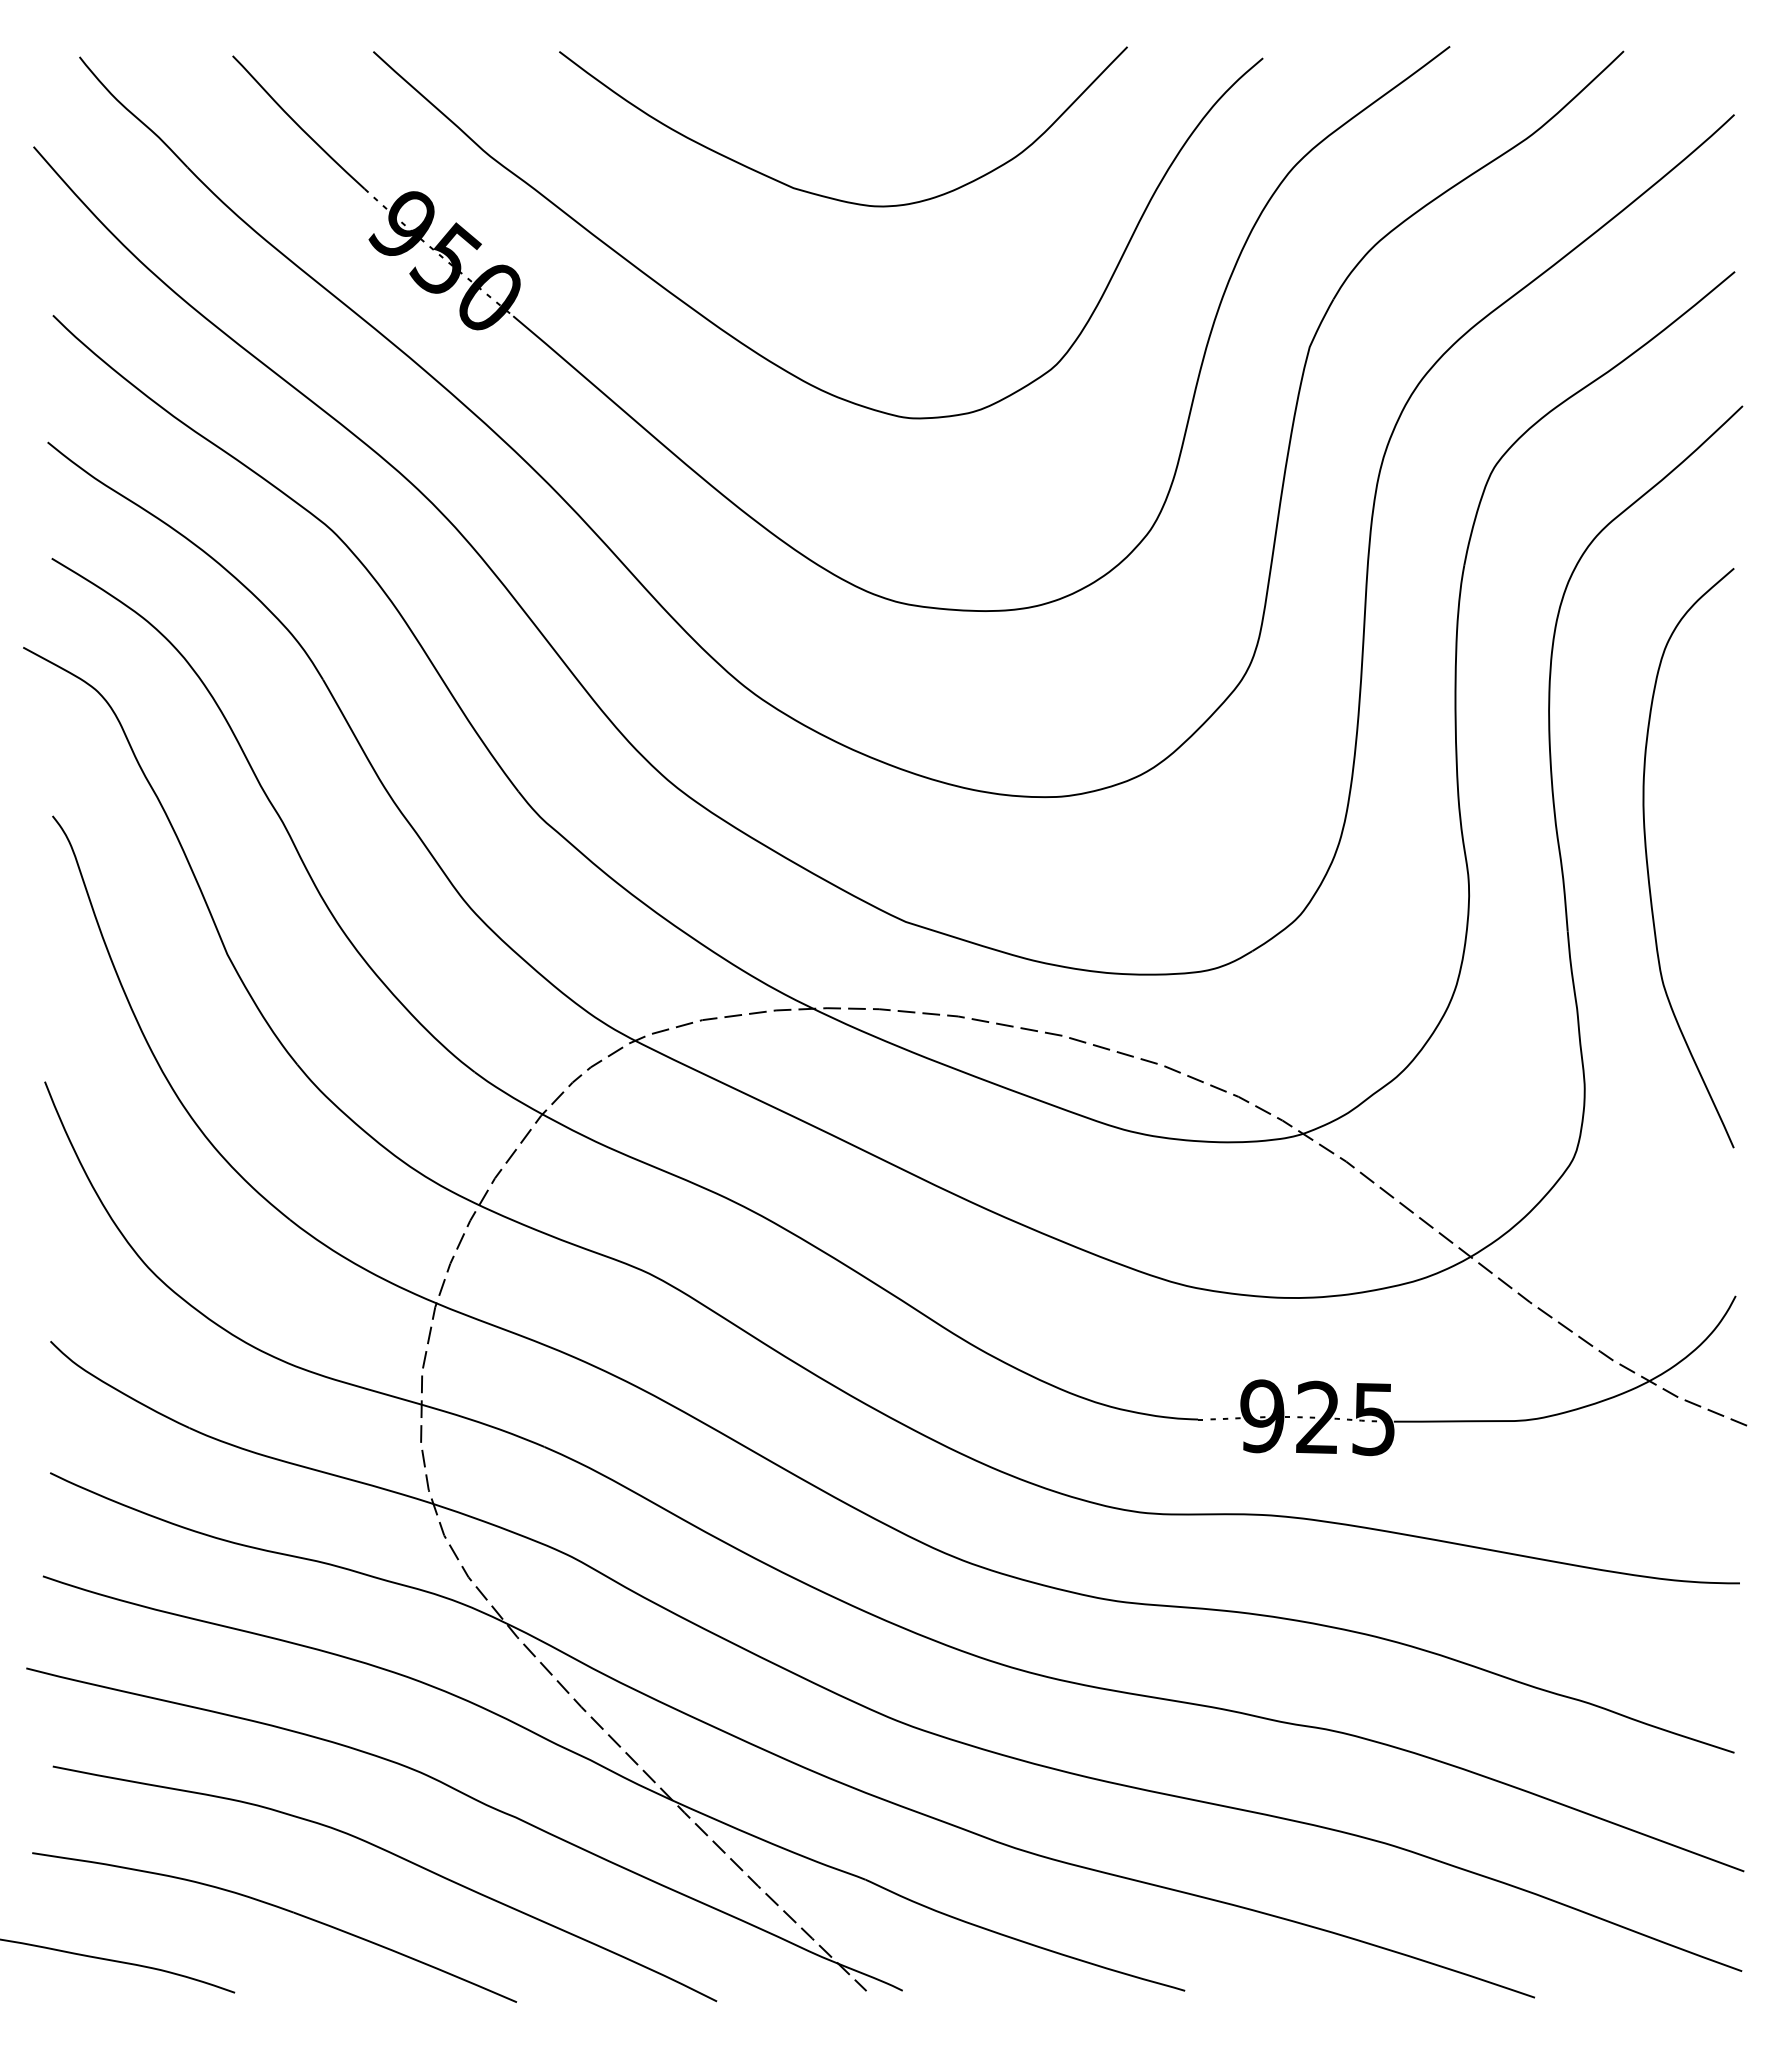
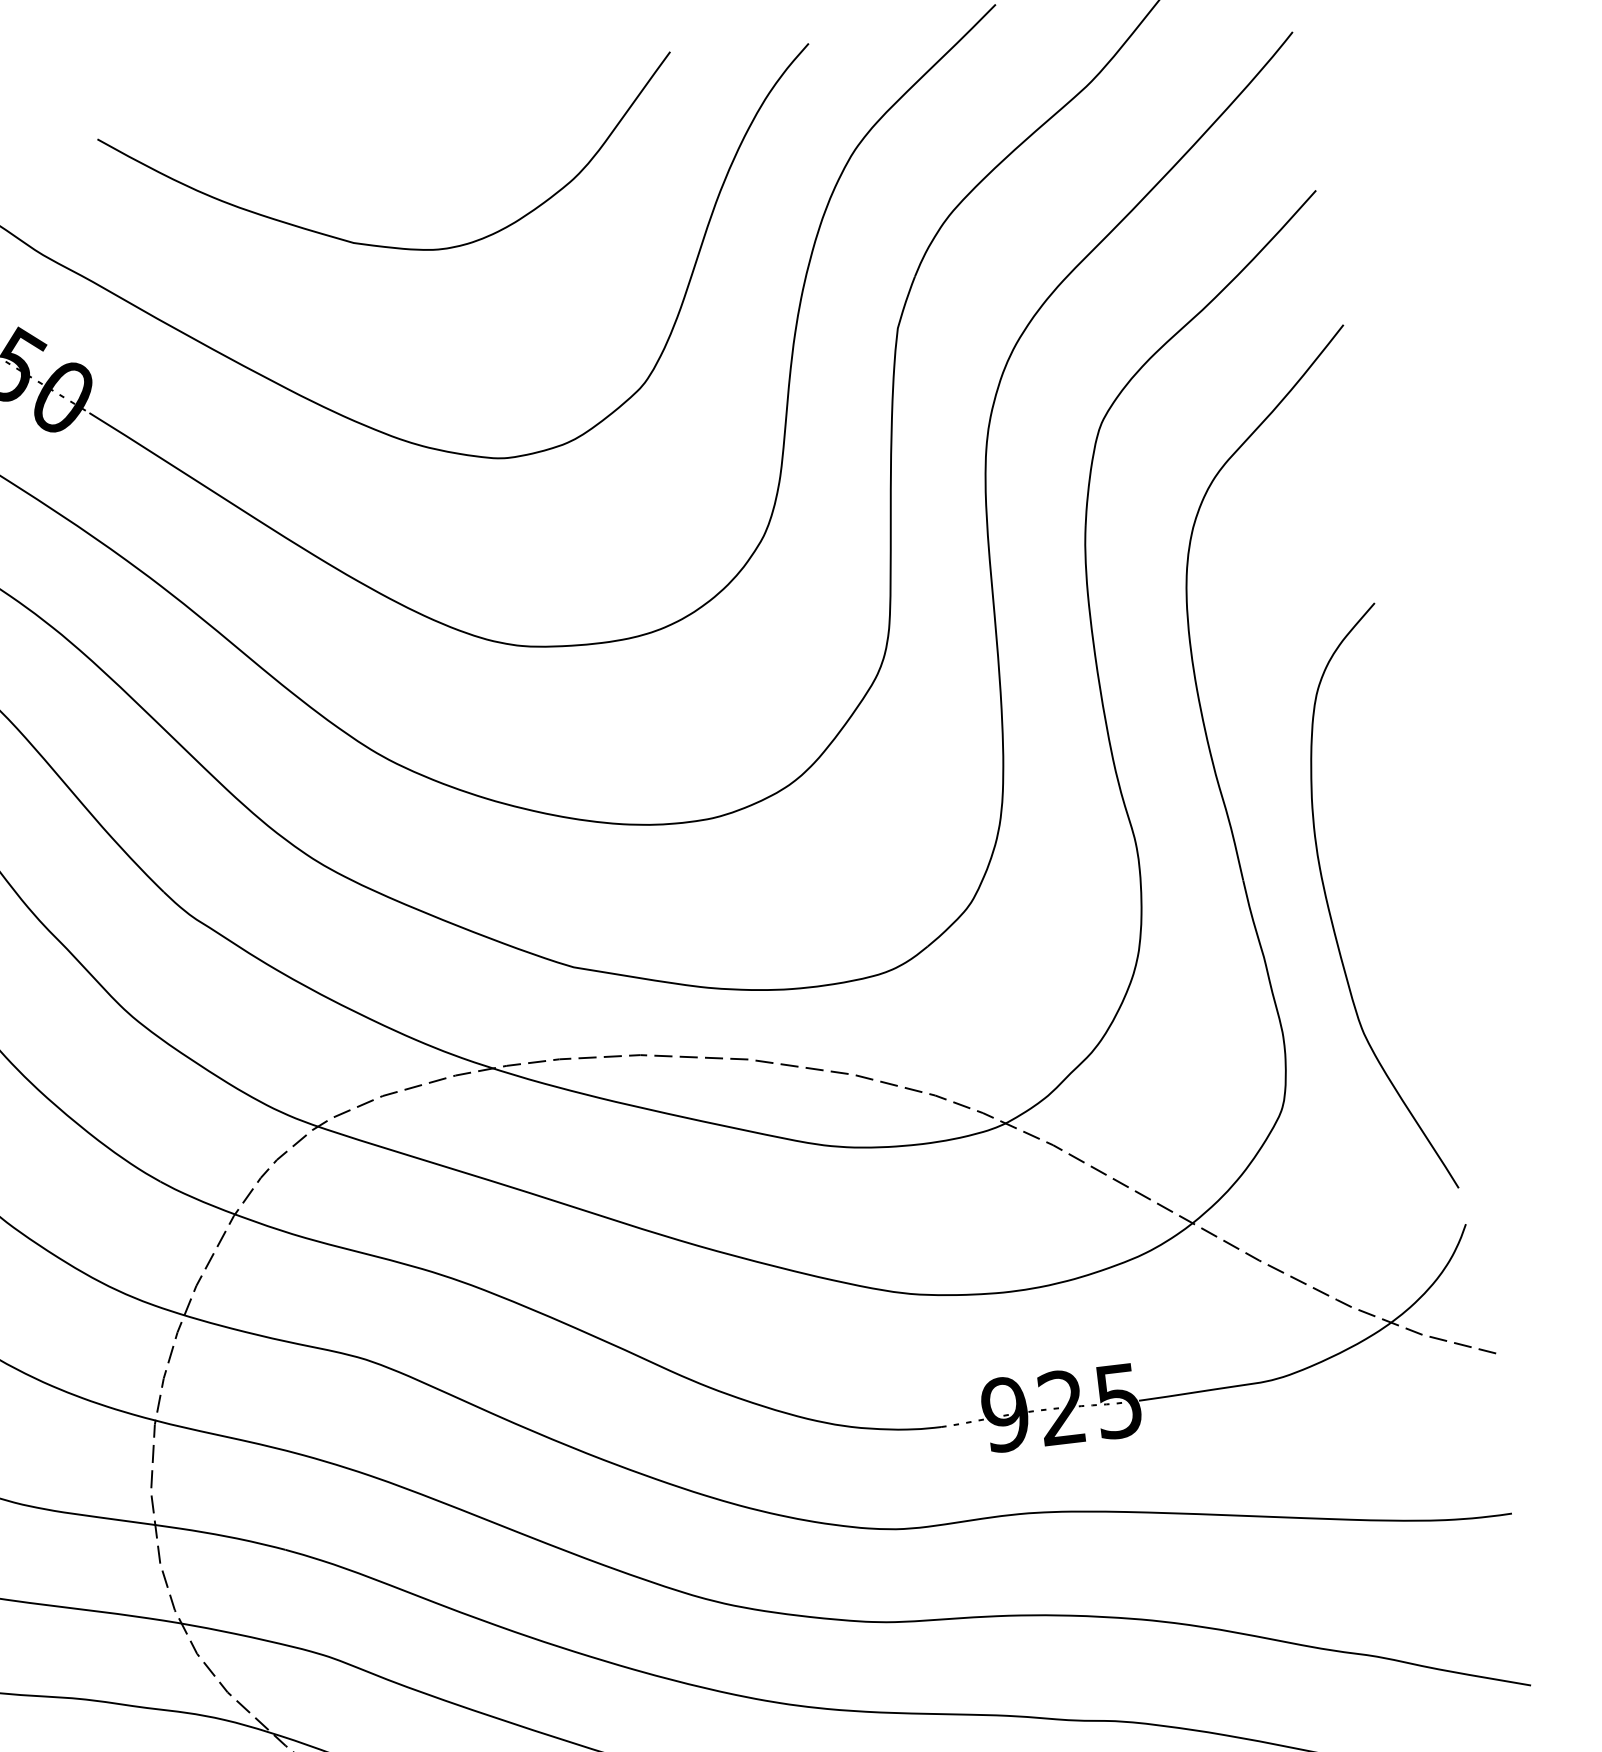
curve: (1648, 864) -> (1331, 914), moved

